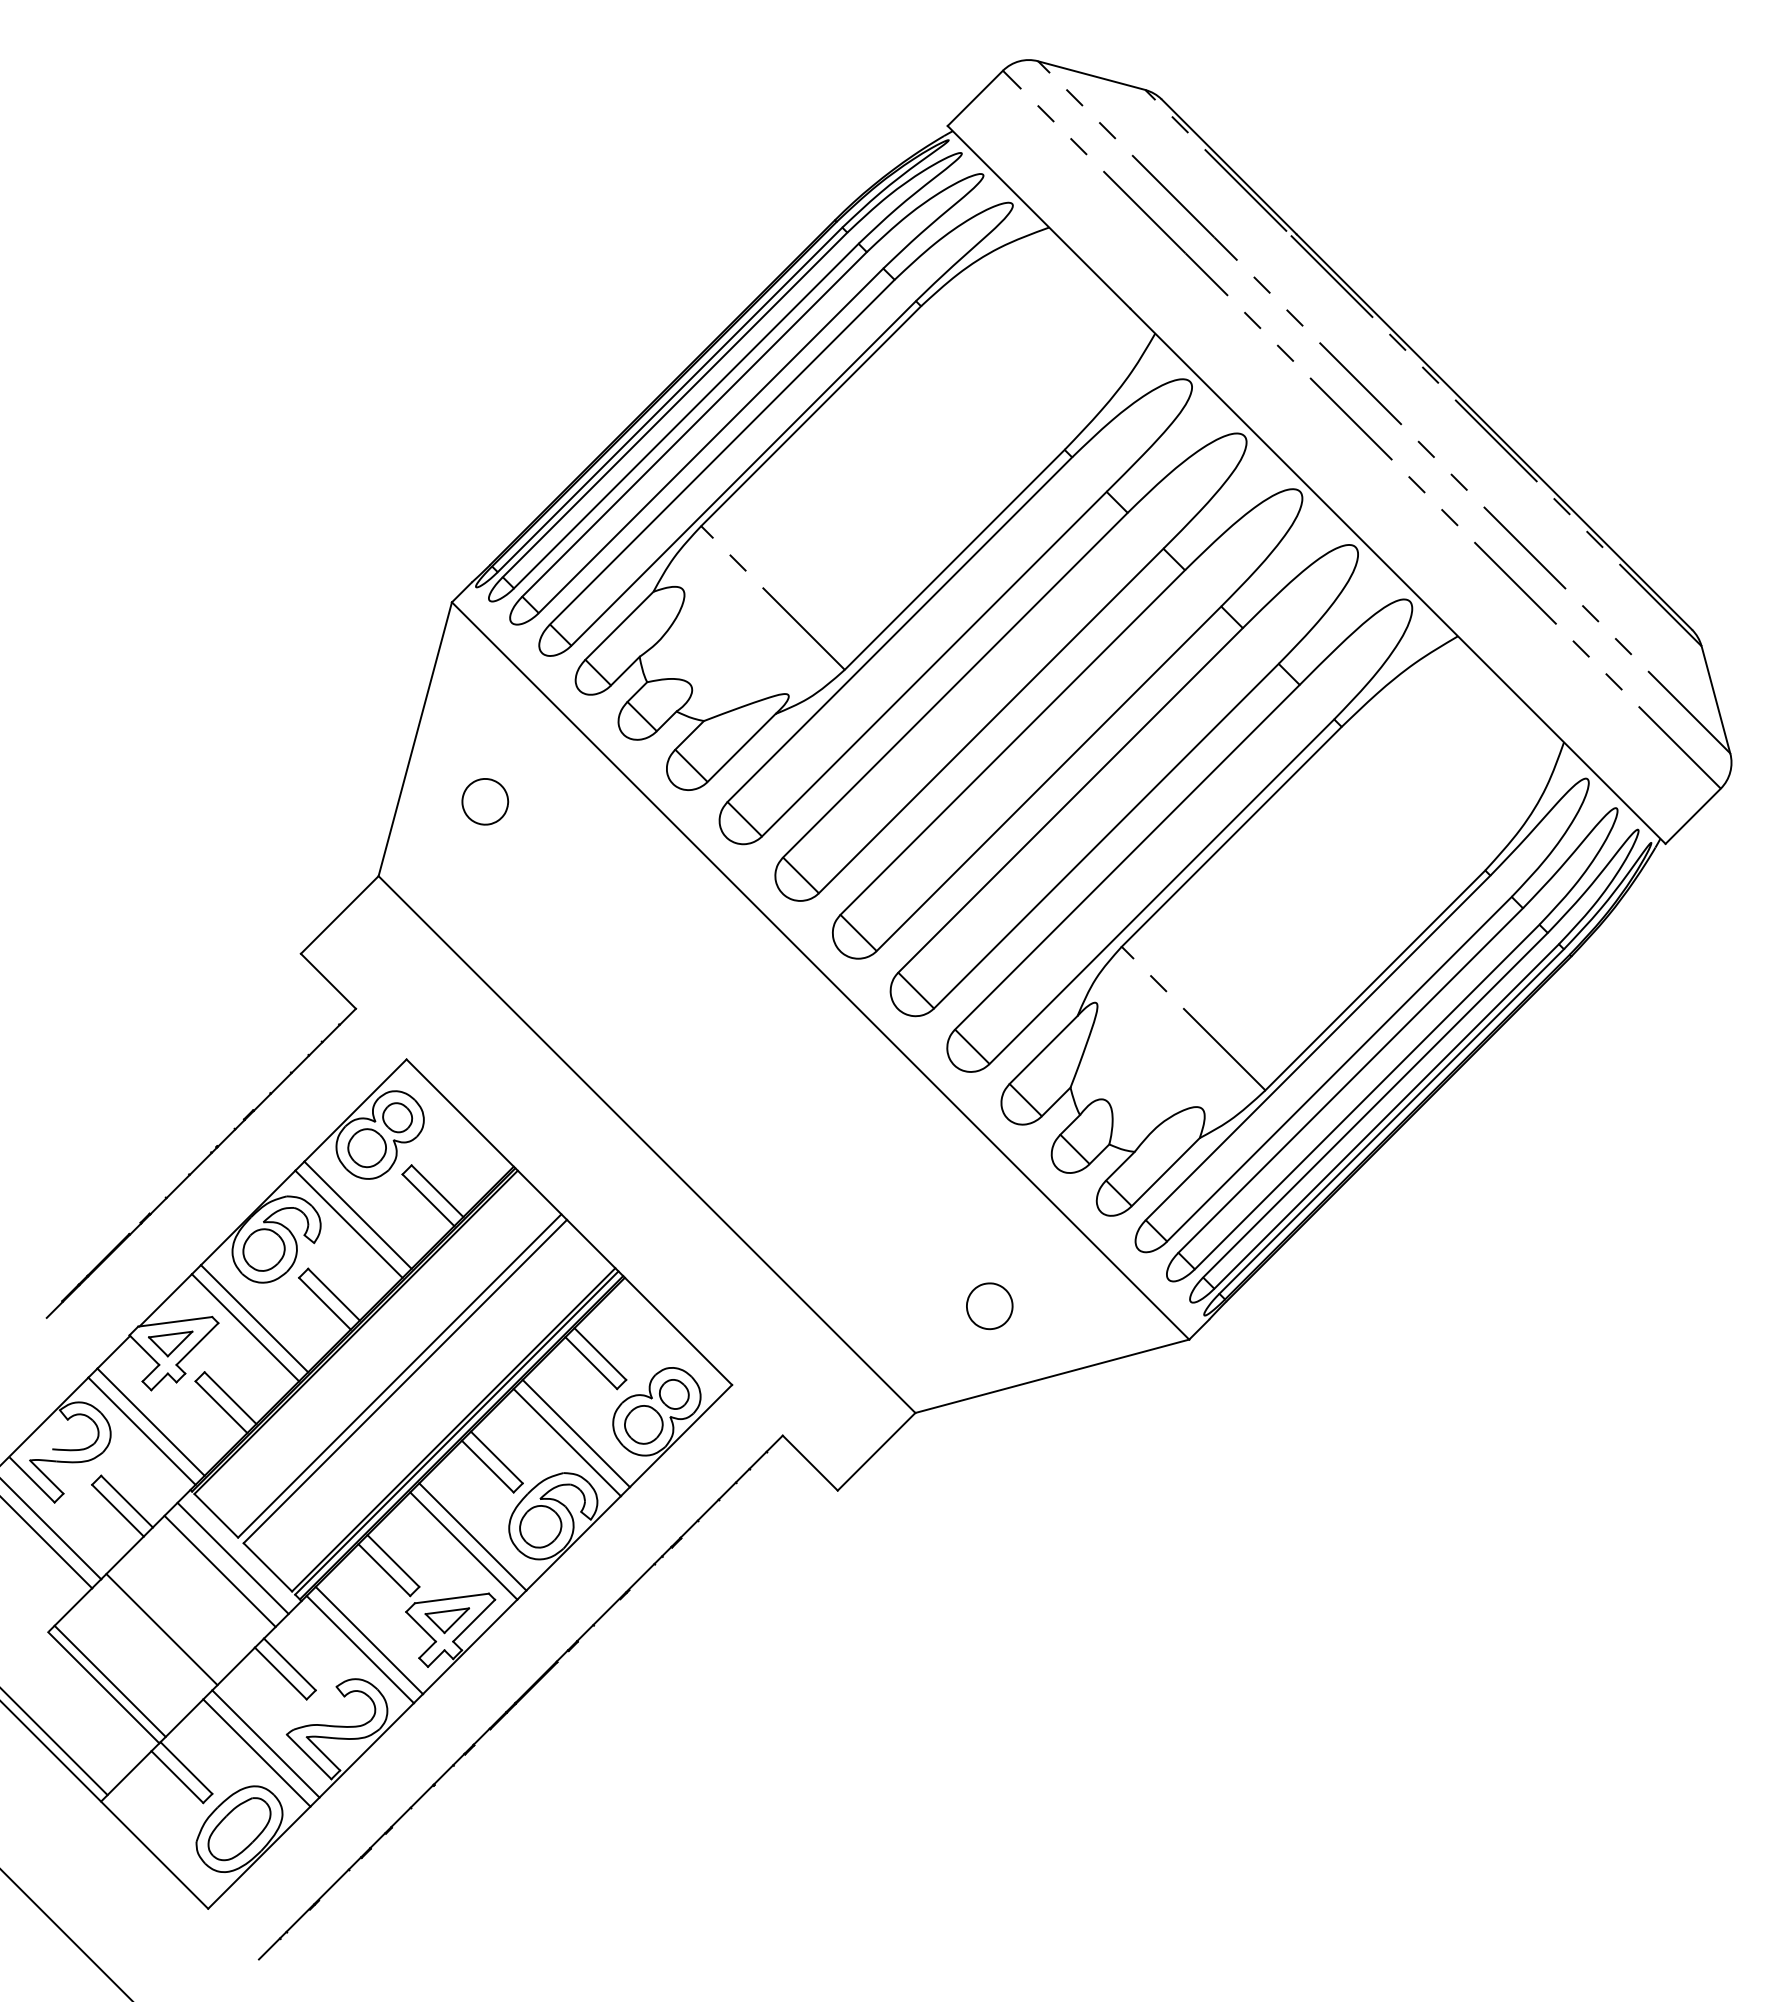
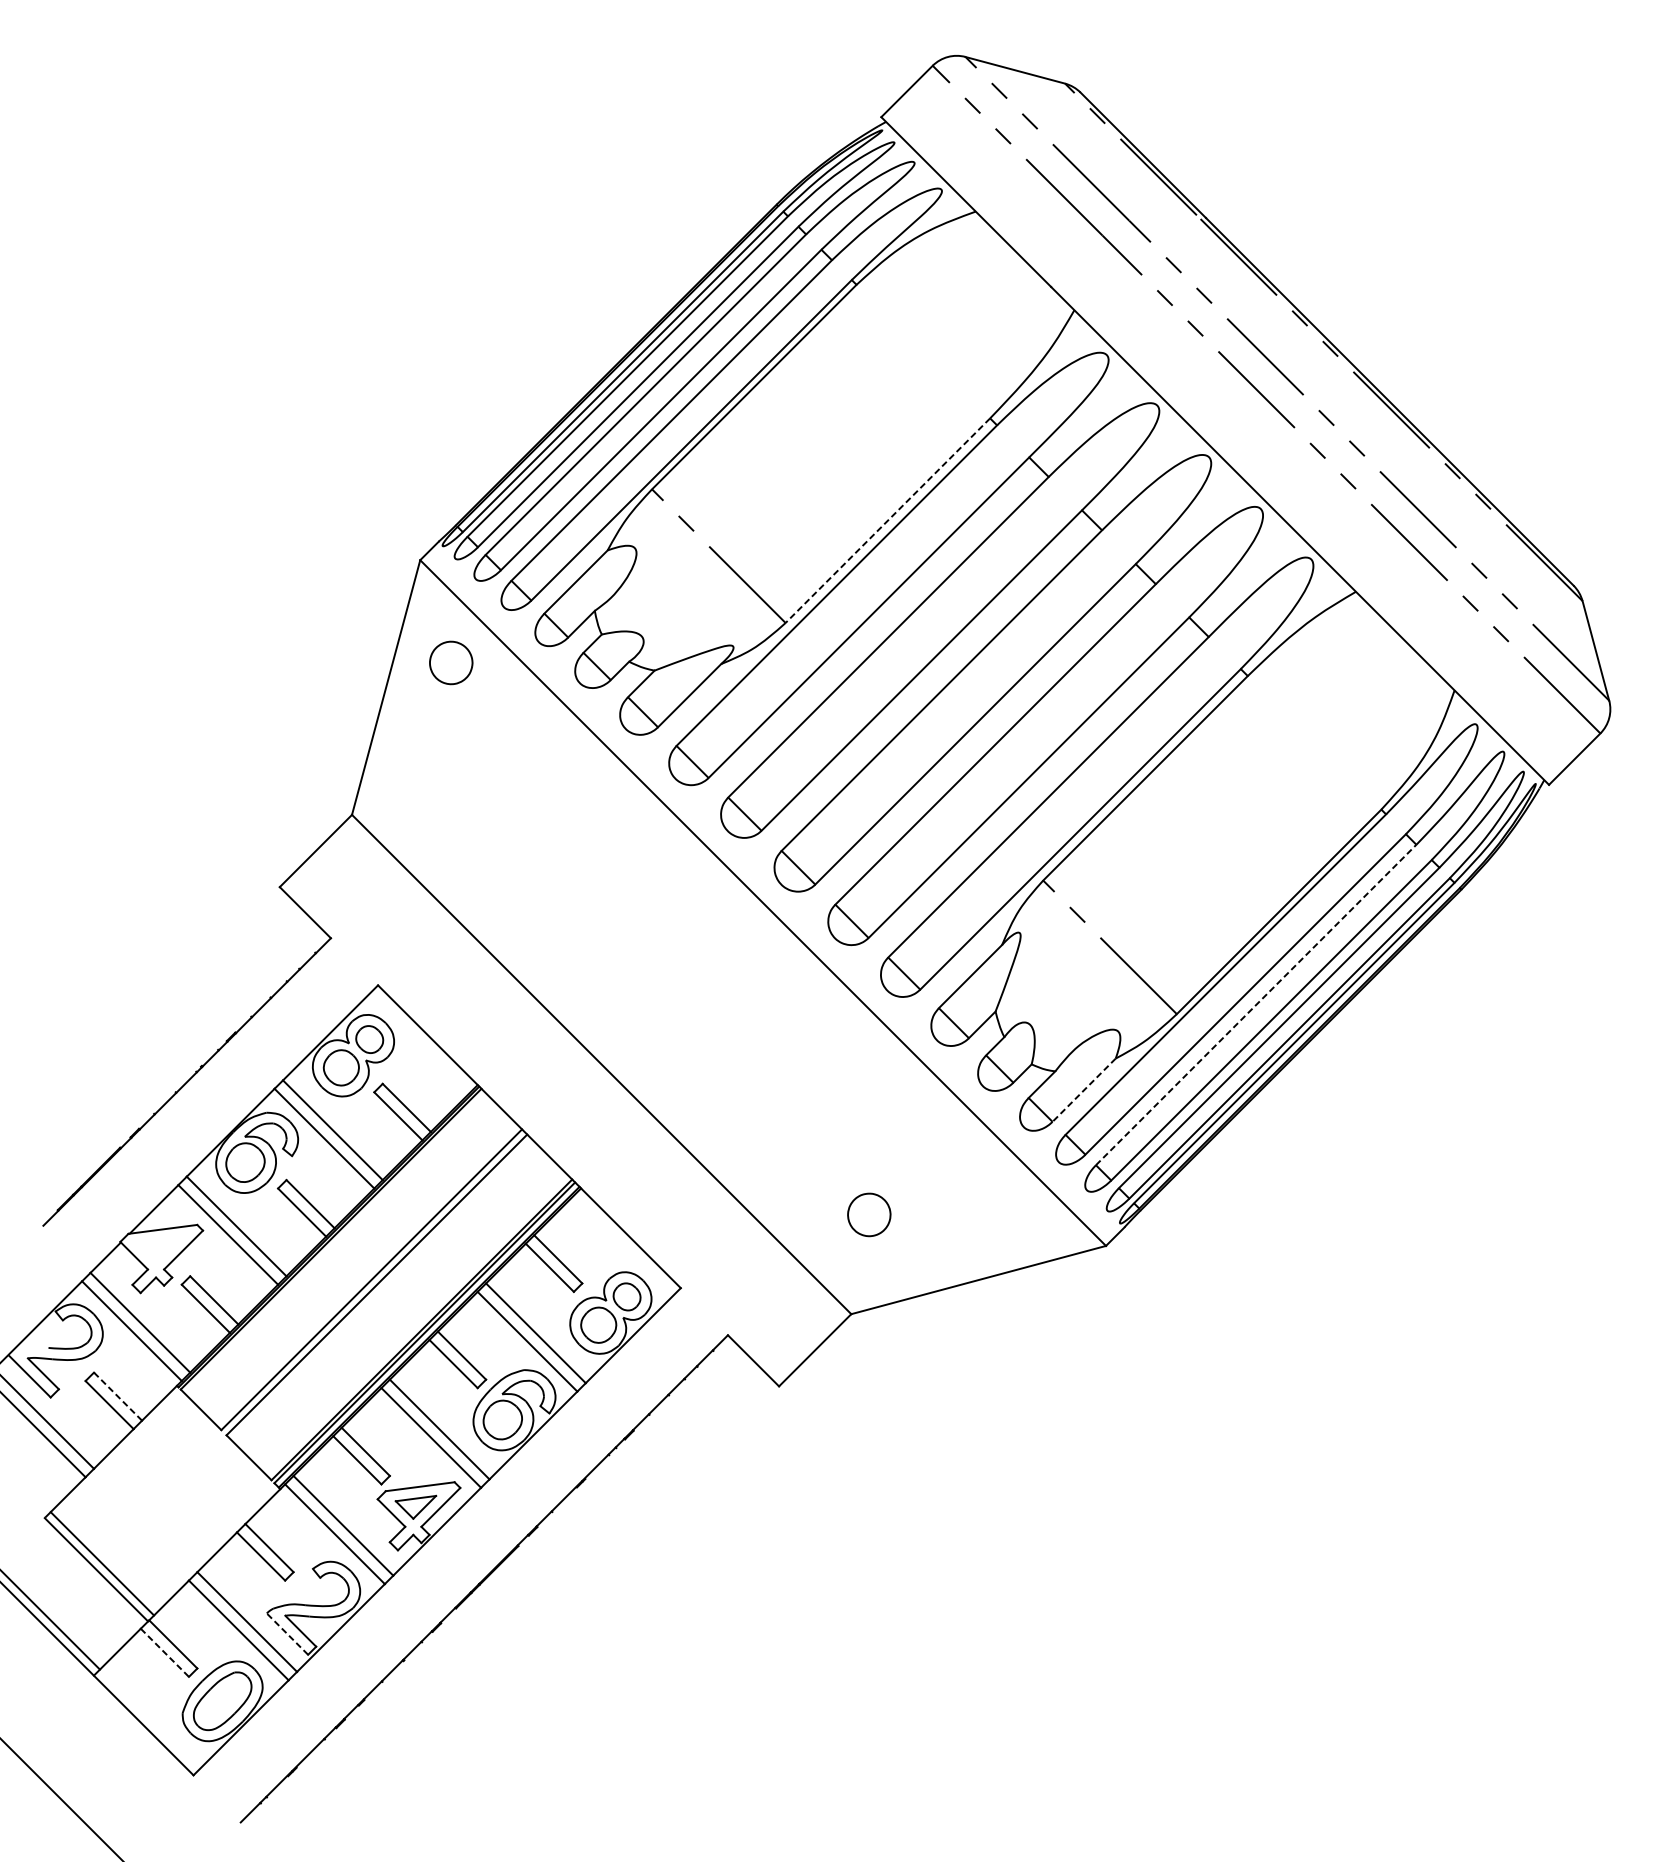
line: (954, 559) -> (887, 520), solid -> dashed
part: (485, 801) -> (451, 662), moved
line: (1350, 1080) -> (1255, 1004), solid -> dashed
line: (1165, 1172) -> (1083, 1090), solid -> dashed
part: (989, 1306) -> (869, 1215), moved
part: (170, 1343) -> (158, 1249), removed
line: (127, 1501) -> (118, 1396), solid -> dashed
line: (232, 1558) -> (216, 1449), removed
line: (219, 1570) -> (204, 1460), removed
line: (161, 1629) -> (150, 1515), removed
line: (308, 1756) -> (286, 1633), solid -> dashed
line: (177, 1777) -> (164, 1653), solid -> dashed

